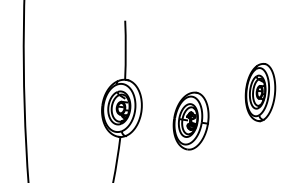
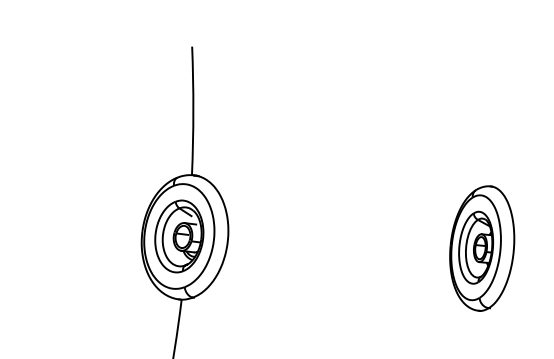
part: (260, 92) -> (482, 248), moved
part: (190, 120) -> (334, 263), removed

